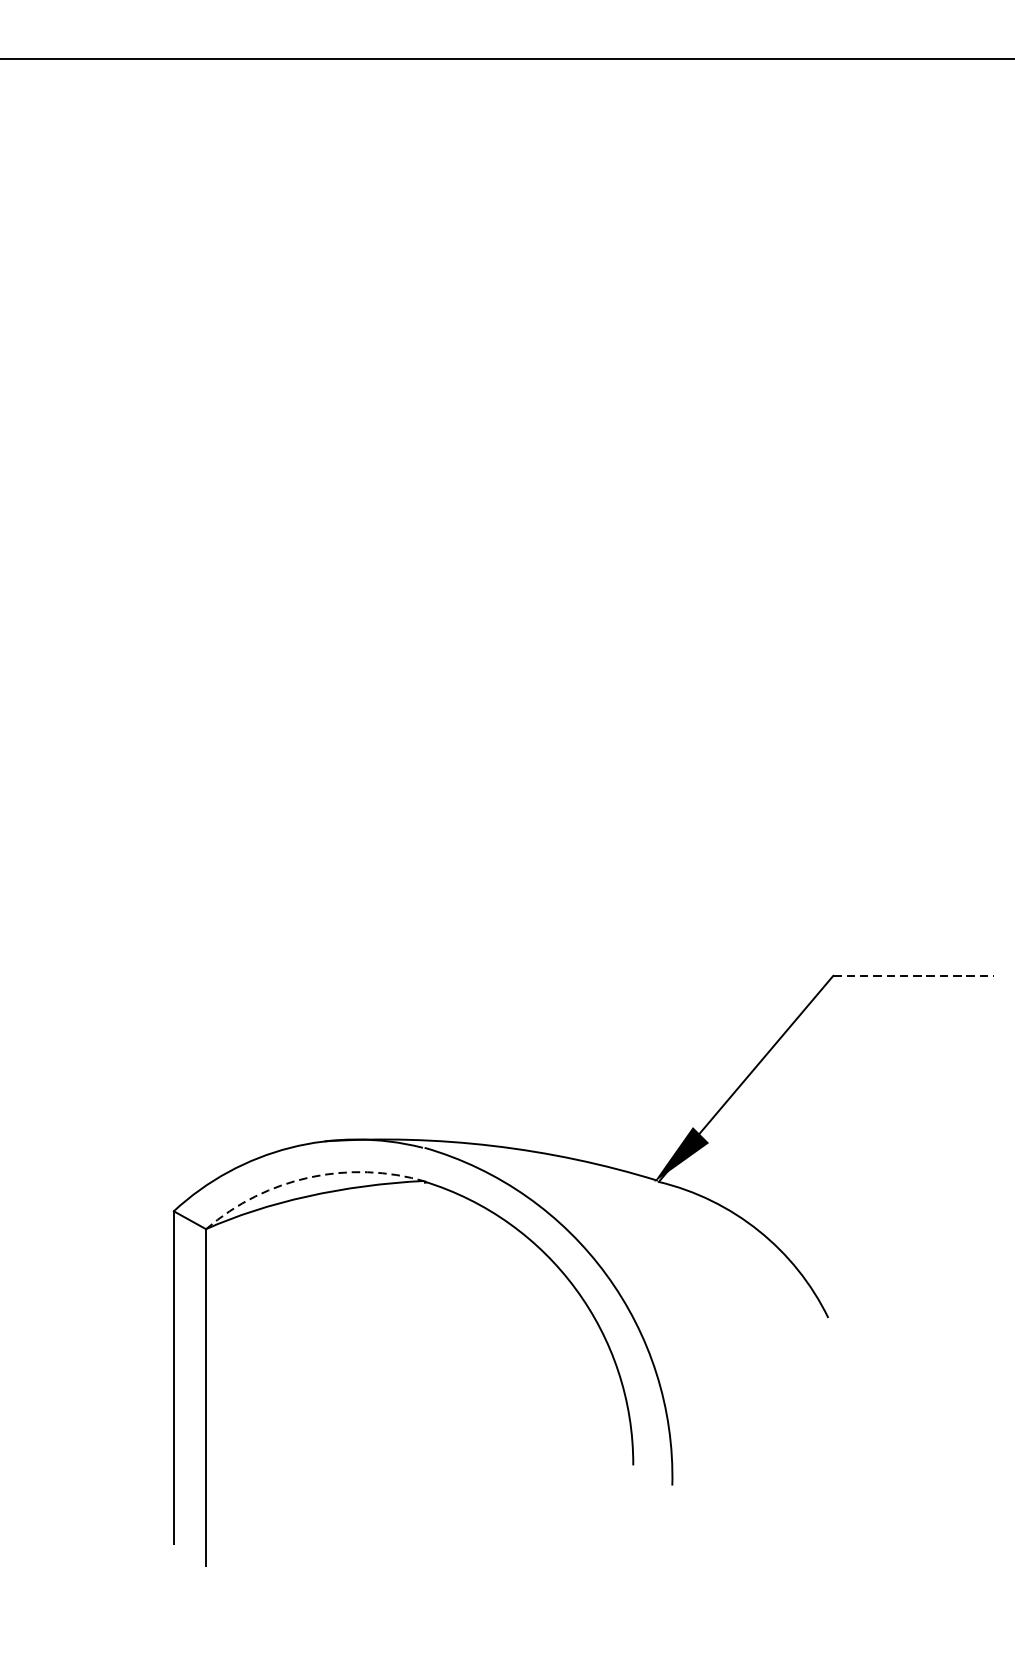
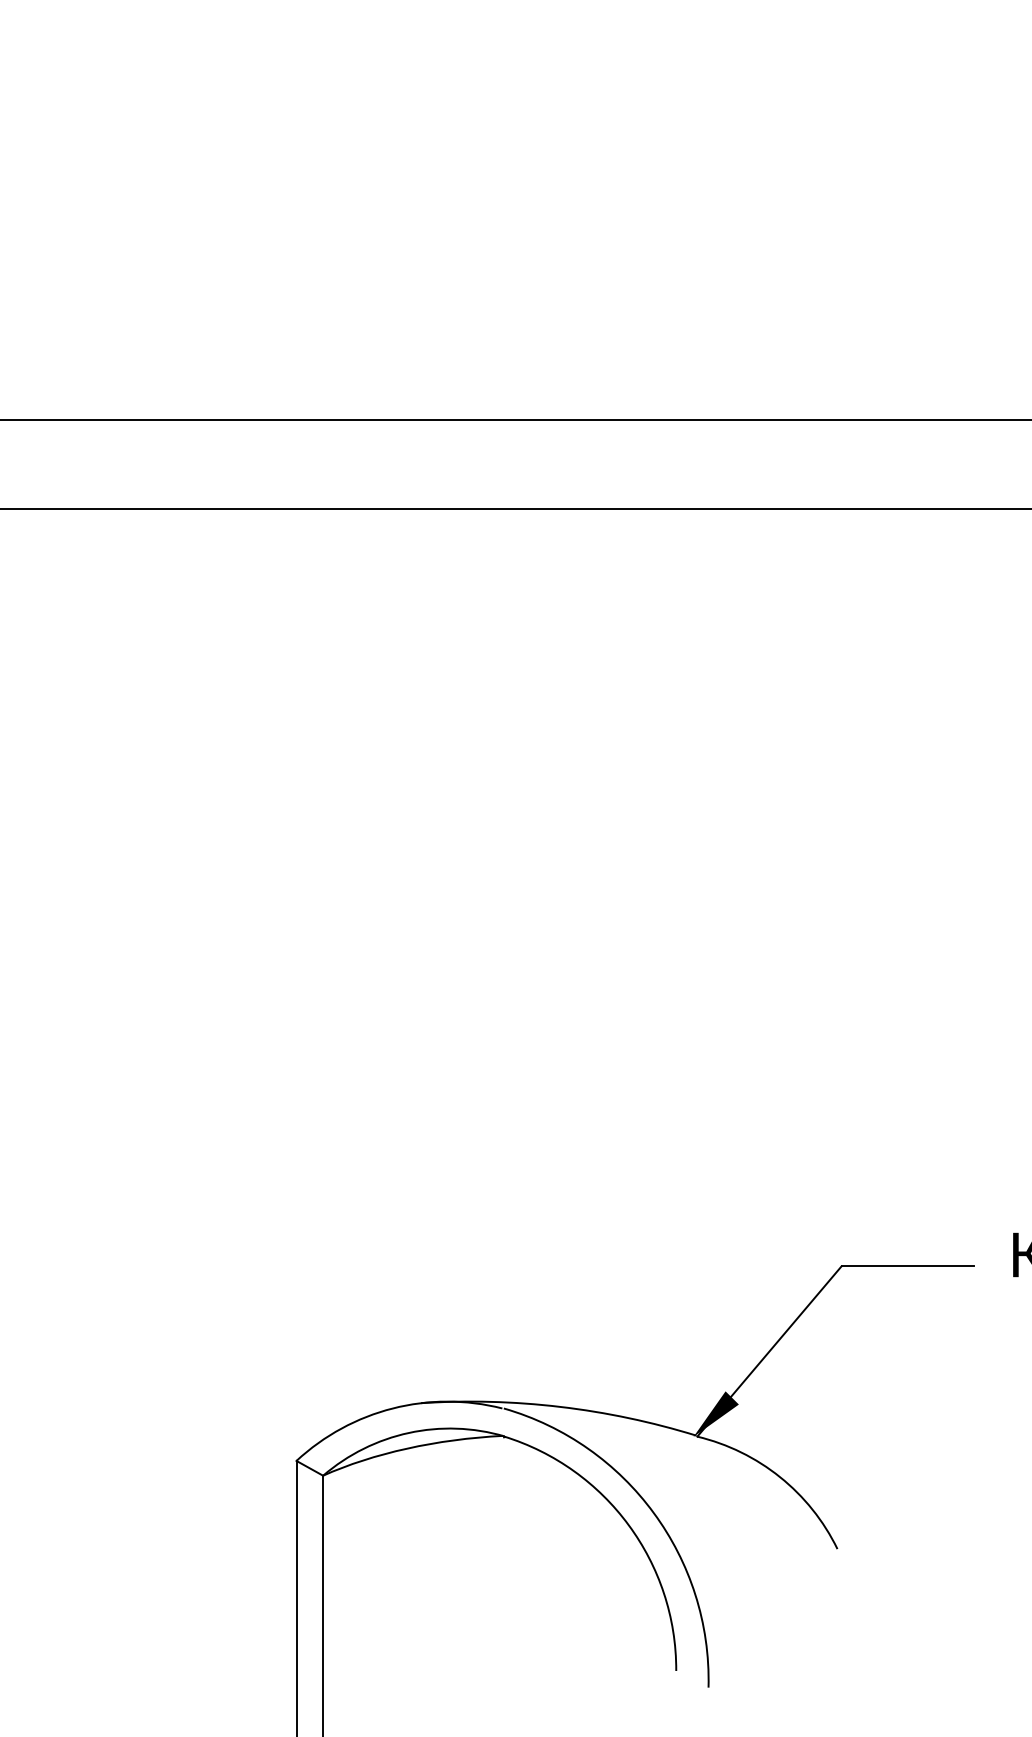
line: (914, 976) -> (908, 1266), dashed -> solid
line: (309, 1176) -> (408, 1432), dashed -> solid

